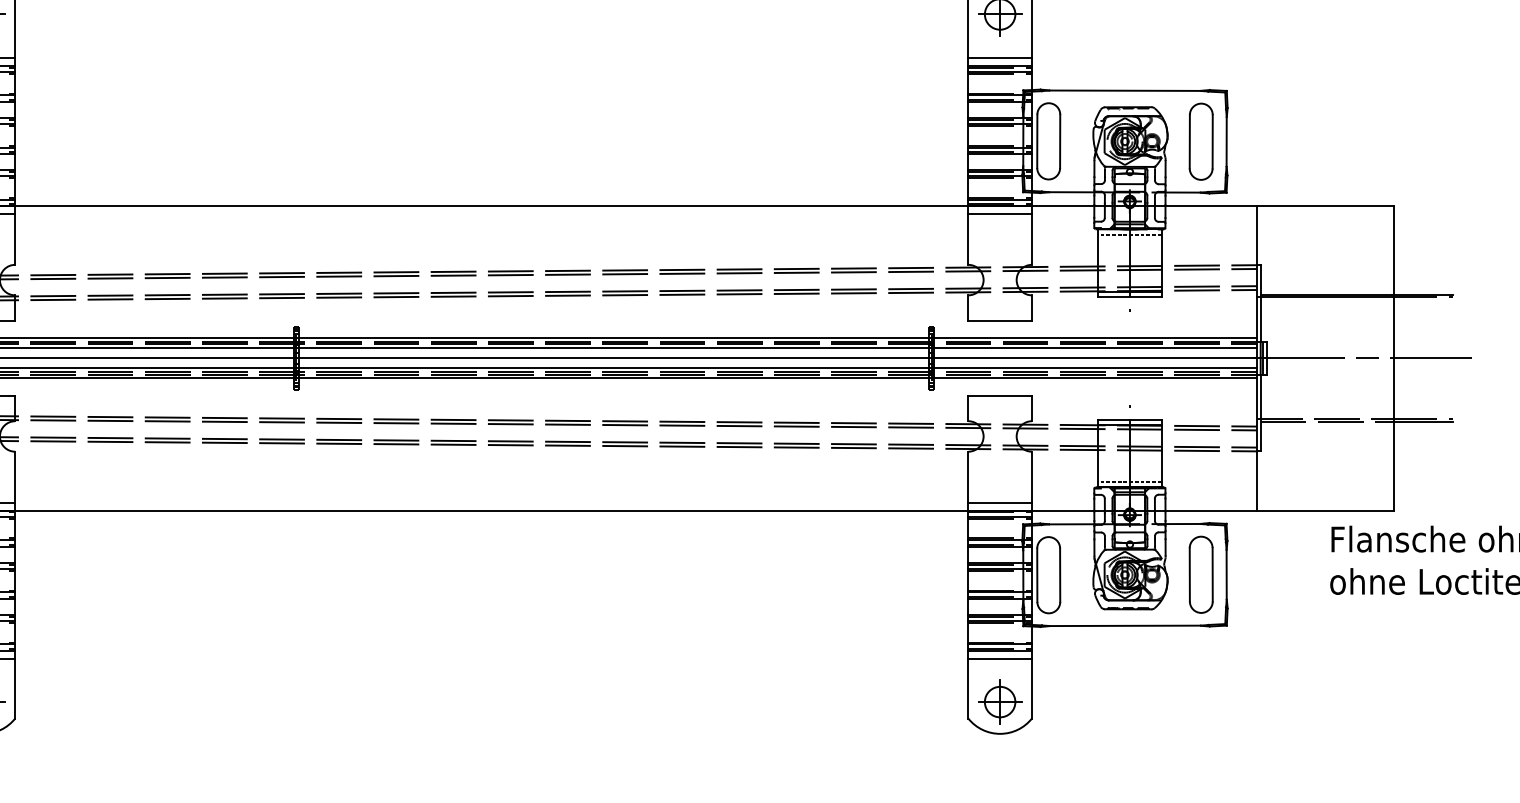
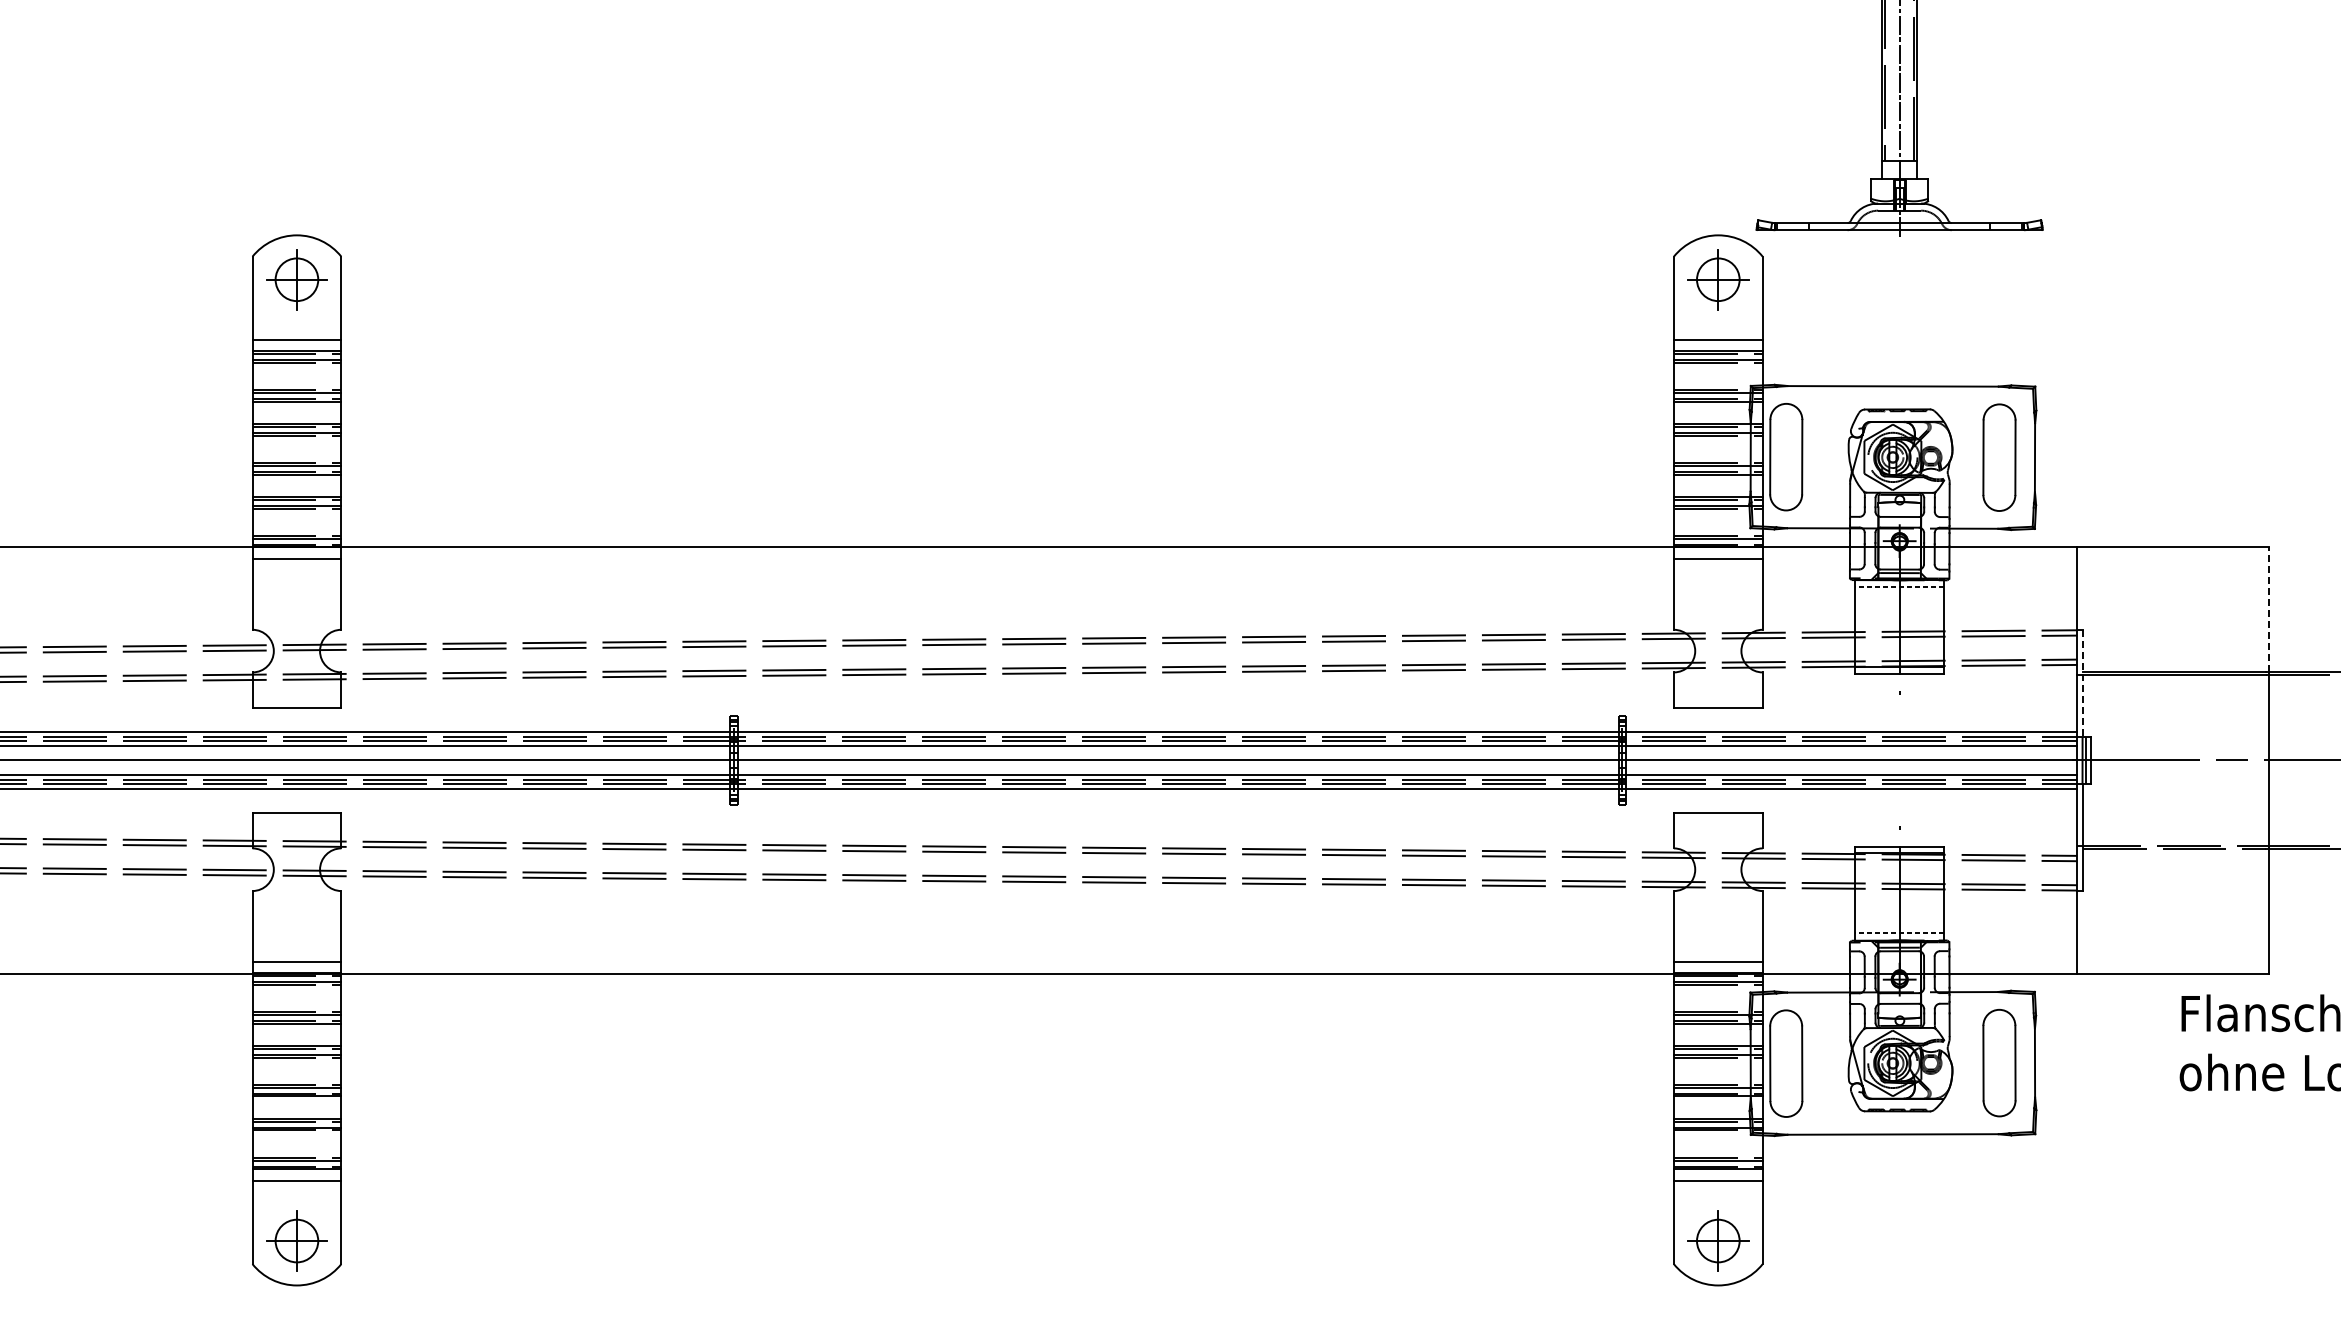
line: (1394, 249) -> (2269, 608), solid -> dashed
line: (1260, 303) -> (2082, 683), solid -> dashed

